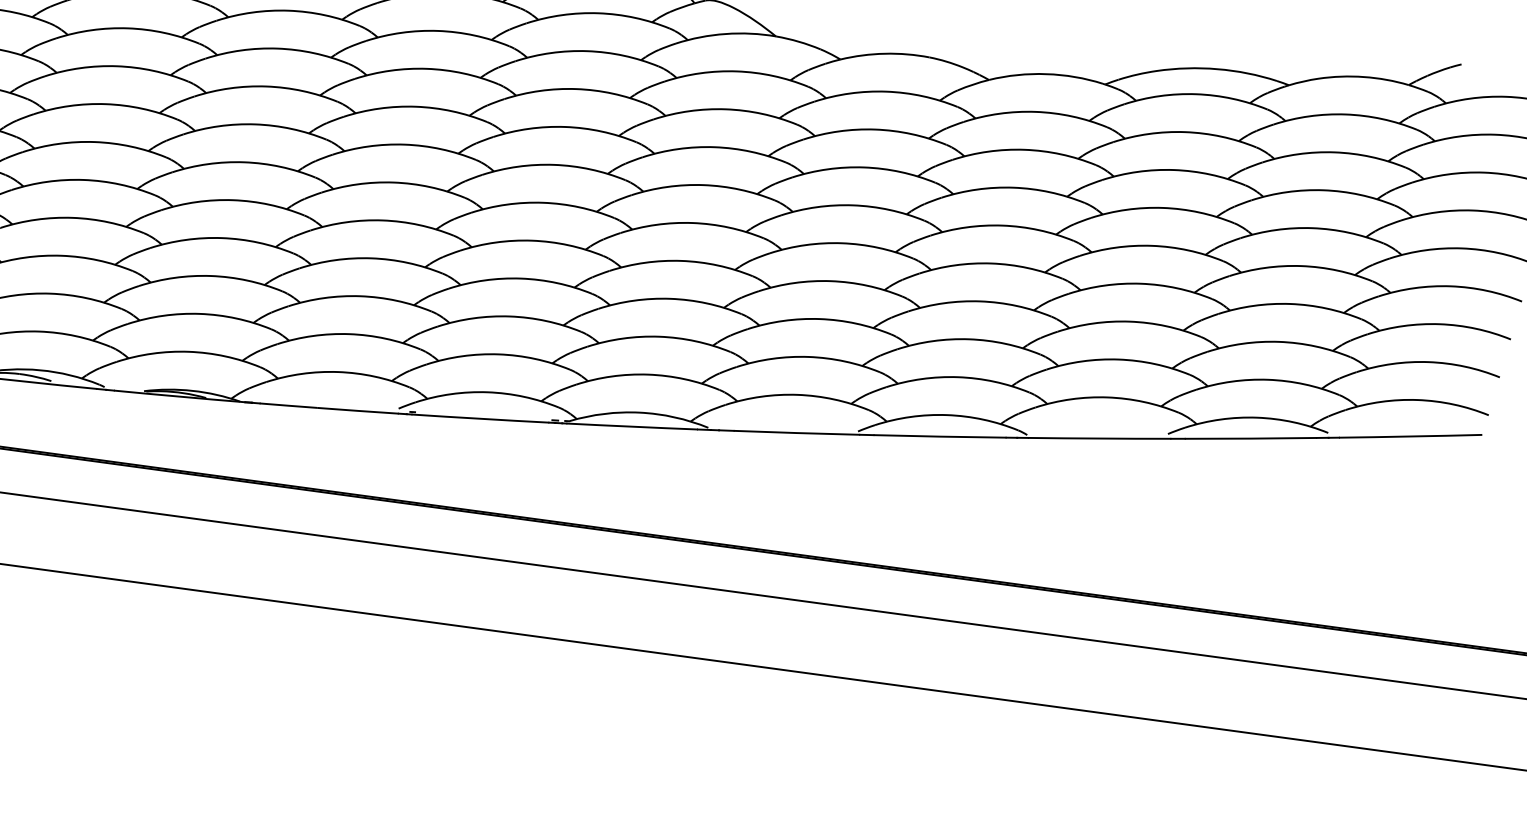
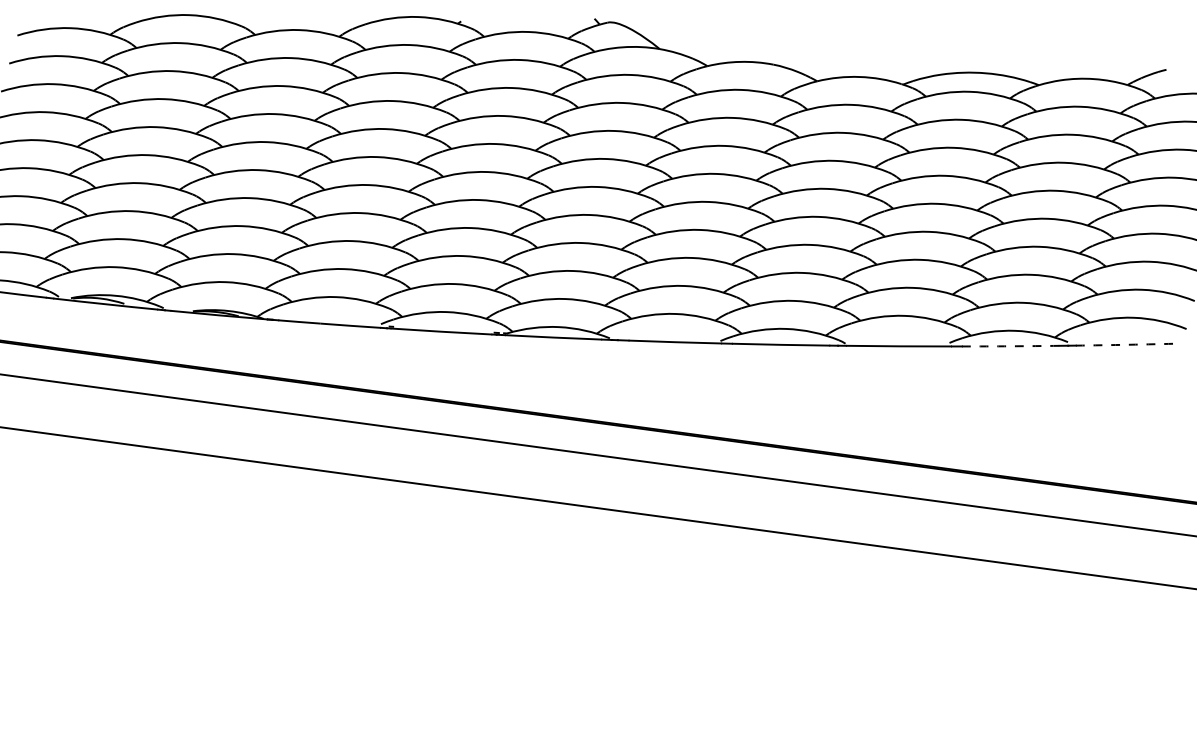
arc: (1410, 436) -> (1128, 344), solid -> dashed
arc: (1250, 438) -> (1010, 346), solid -> dashed

